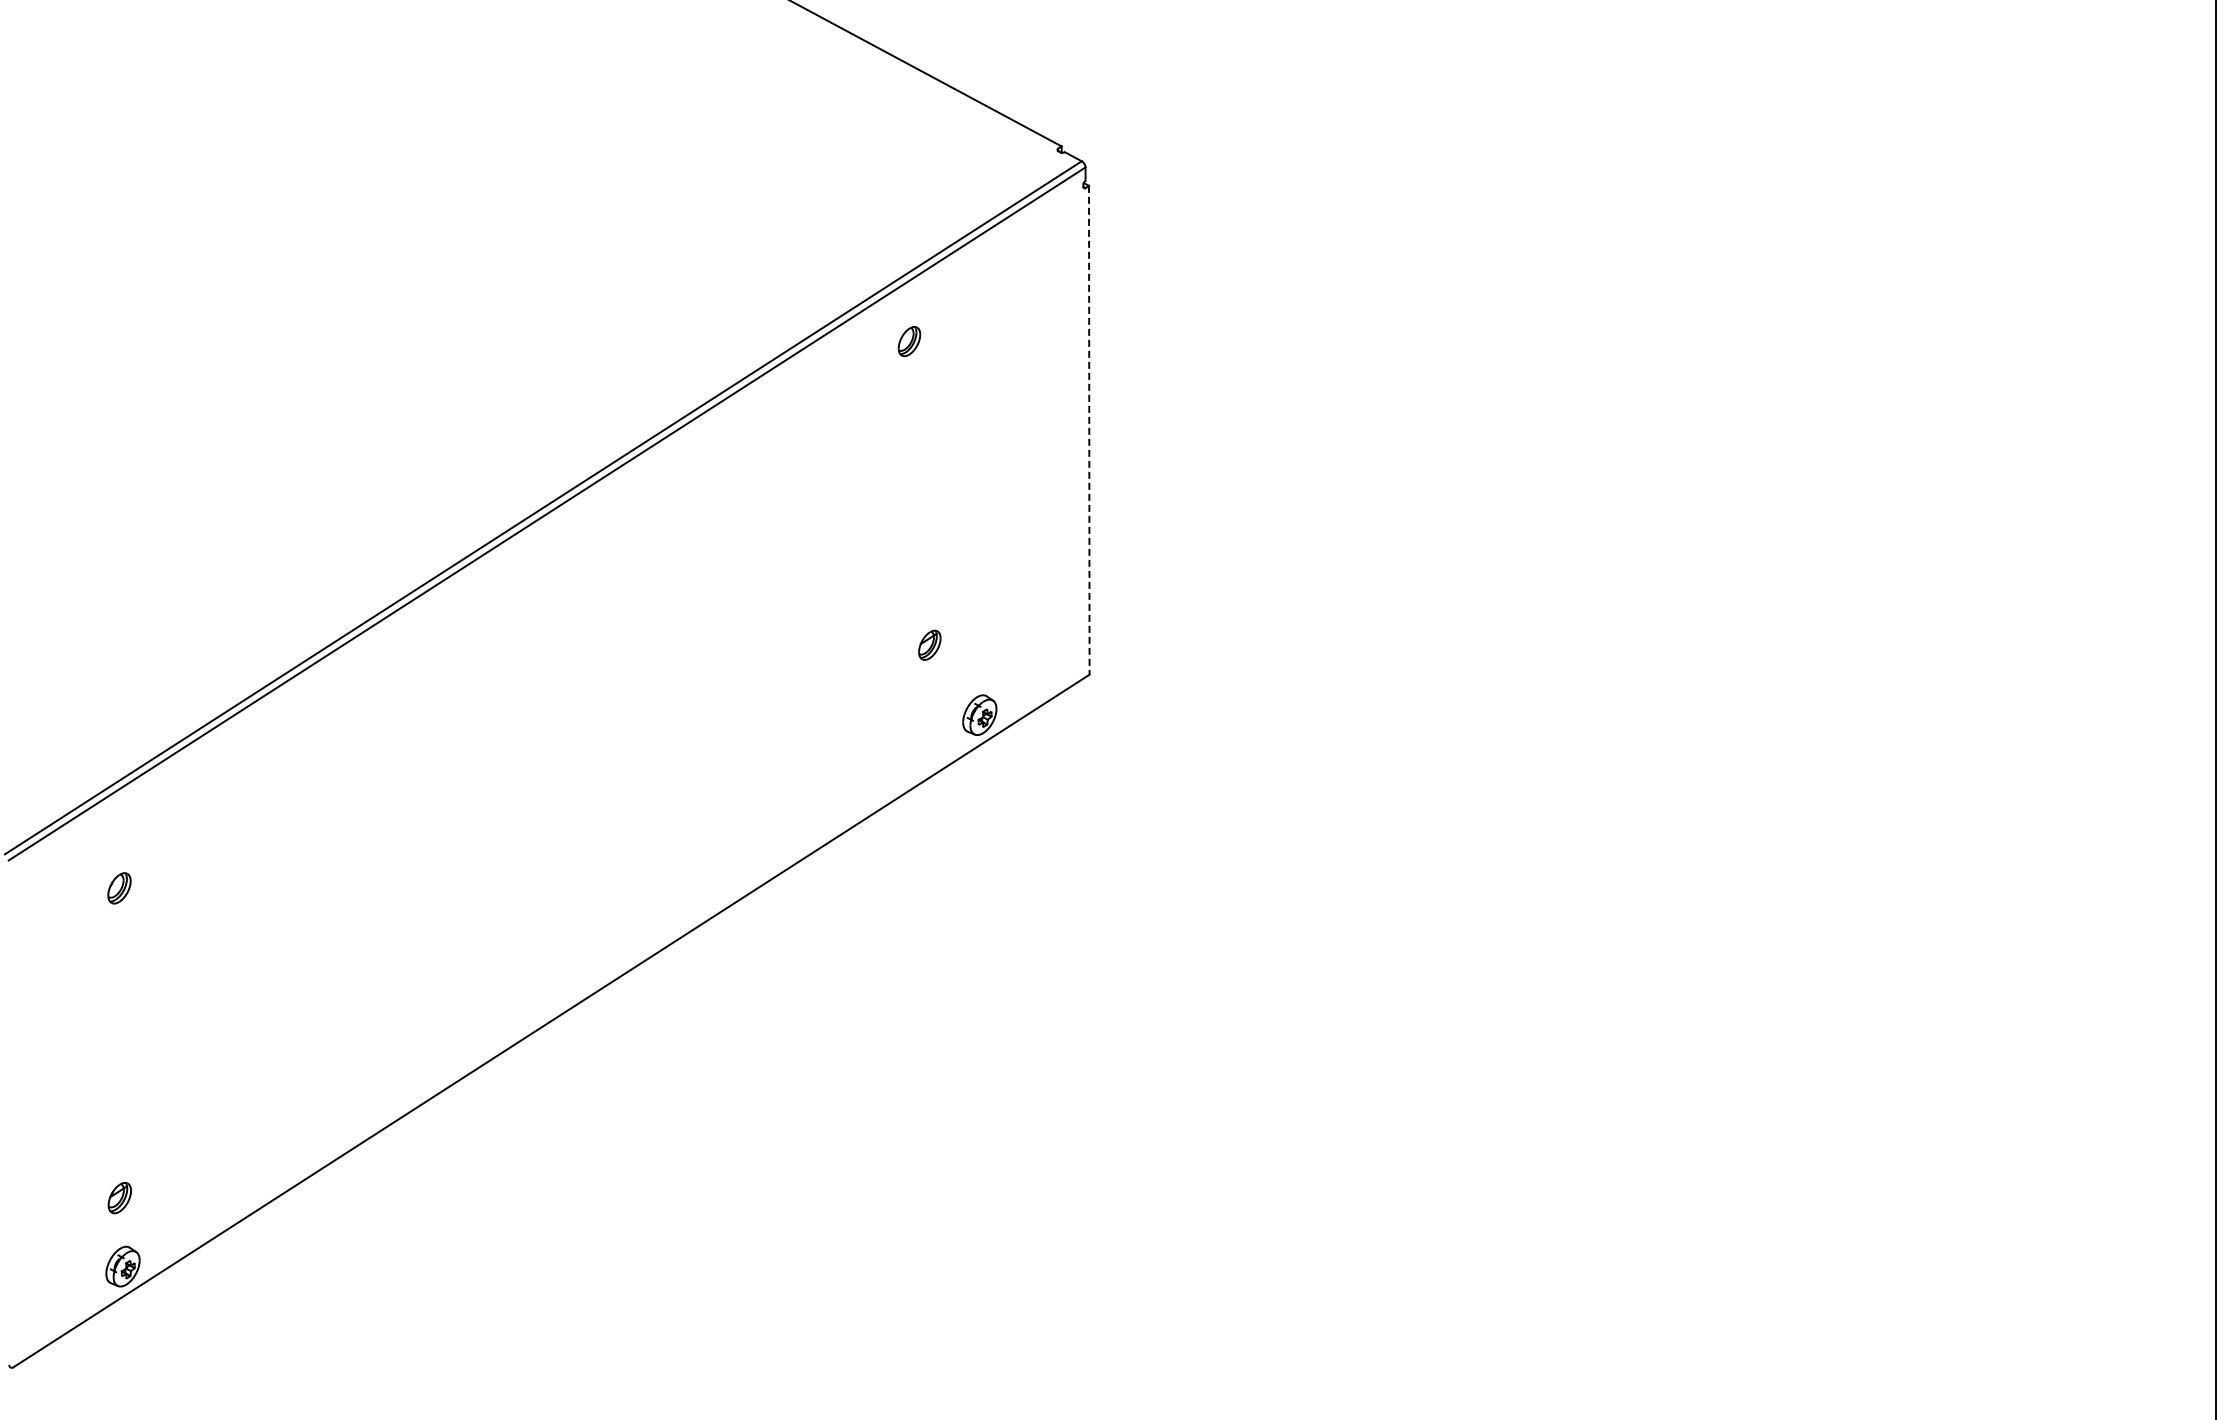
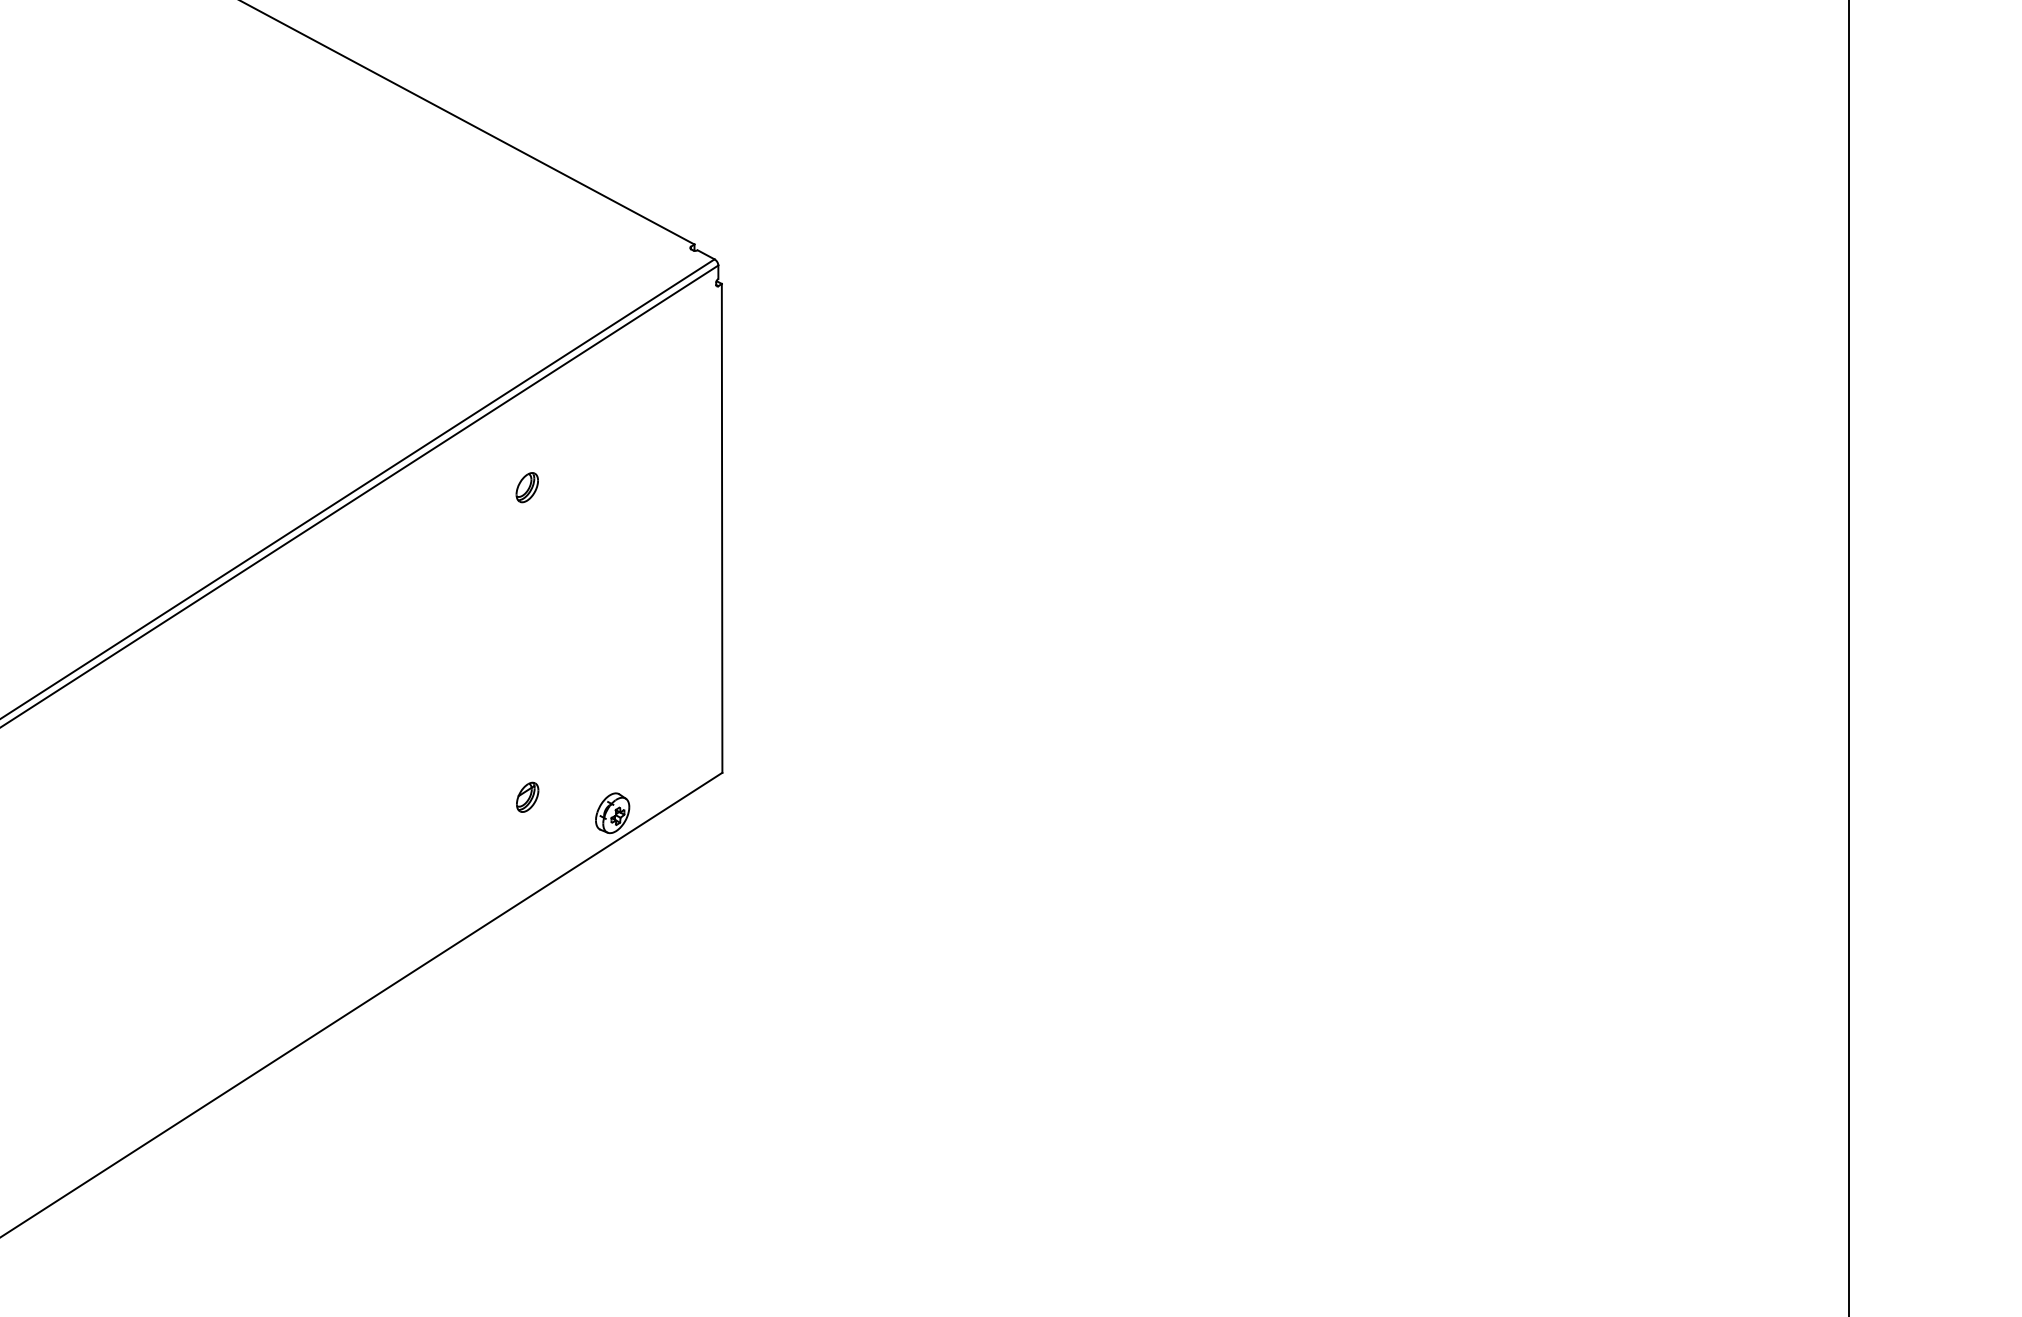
part: (909, 341) -> (527, 487), moved
line: (1089, 430) -> (722, 528), dashed -> solid
part: (929, 644) -> (527, 796), moved

